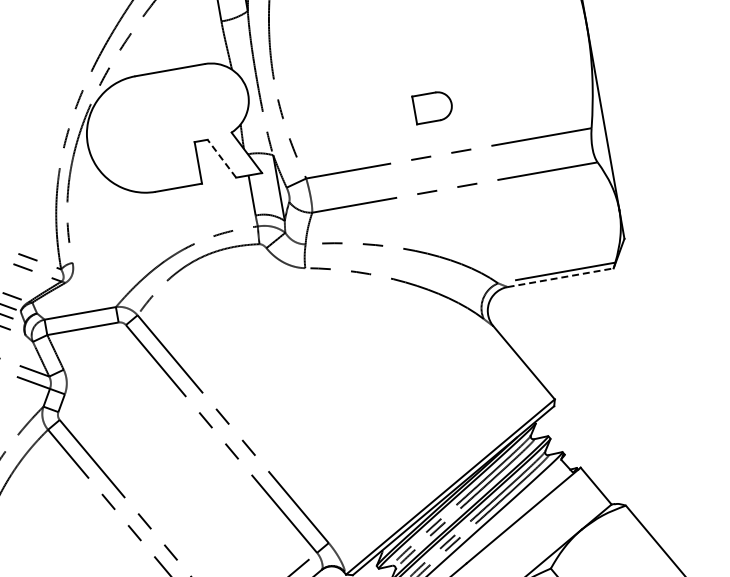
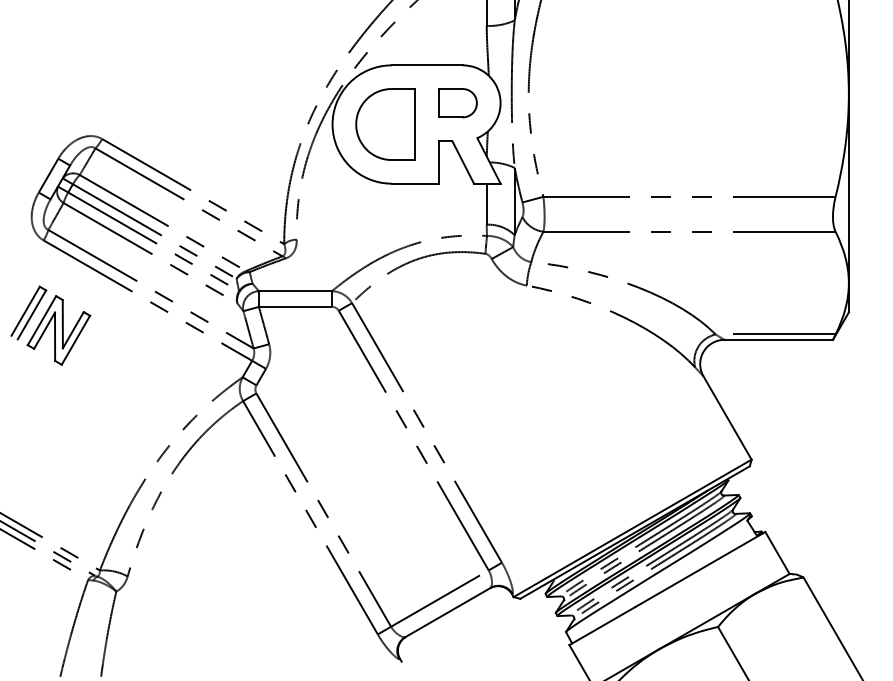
part: (432, 107) -> (457, 103), moved
part: (139, 135) -> (385, 124), added
line: (222, 158) -> (463, 162), dashed -> solid
line: (561, 277) -> (779, 339), dashed -> solid

